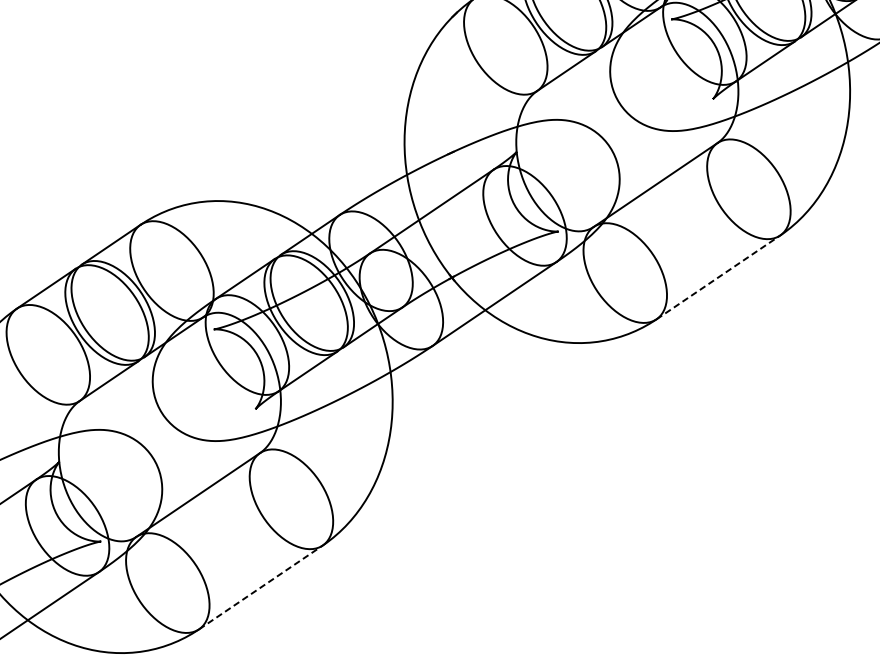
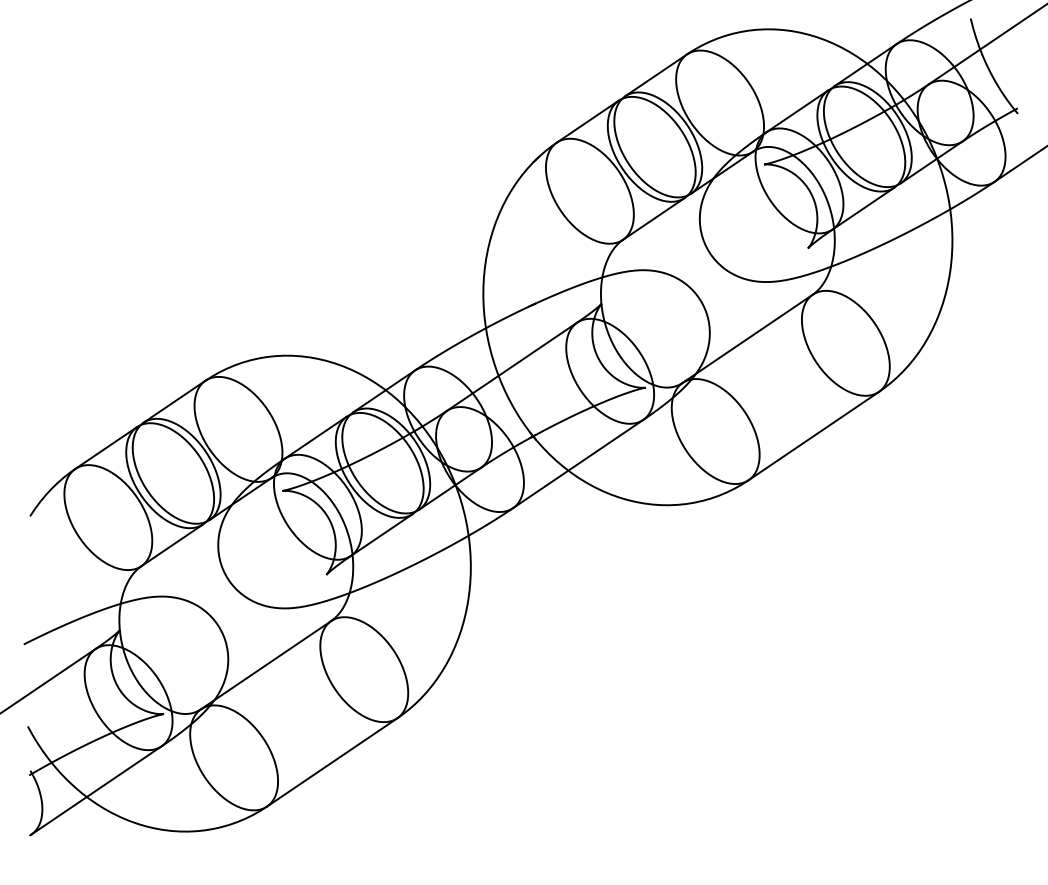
line: (718, 277) -> (813, 436), dashed -> solid
line: (261, 587) -> (332, 762), dashed -> solid

